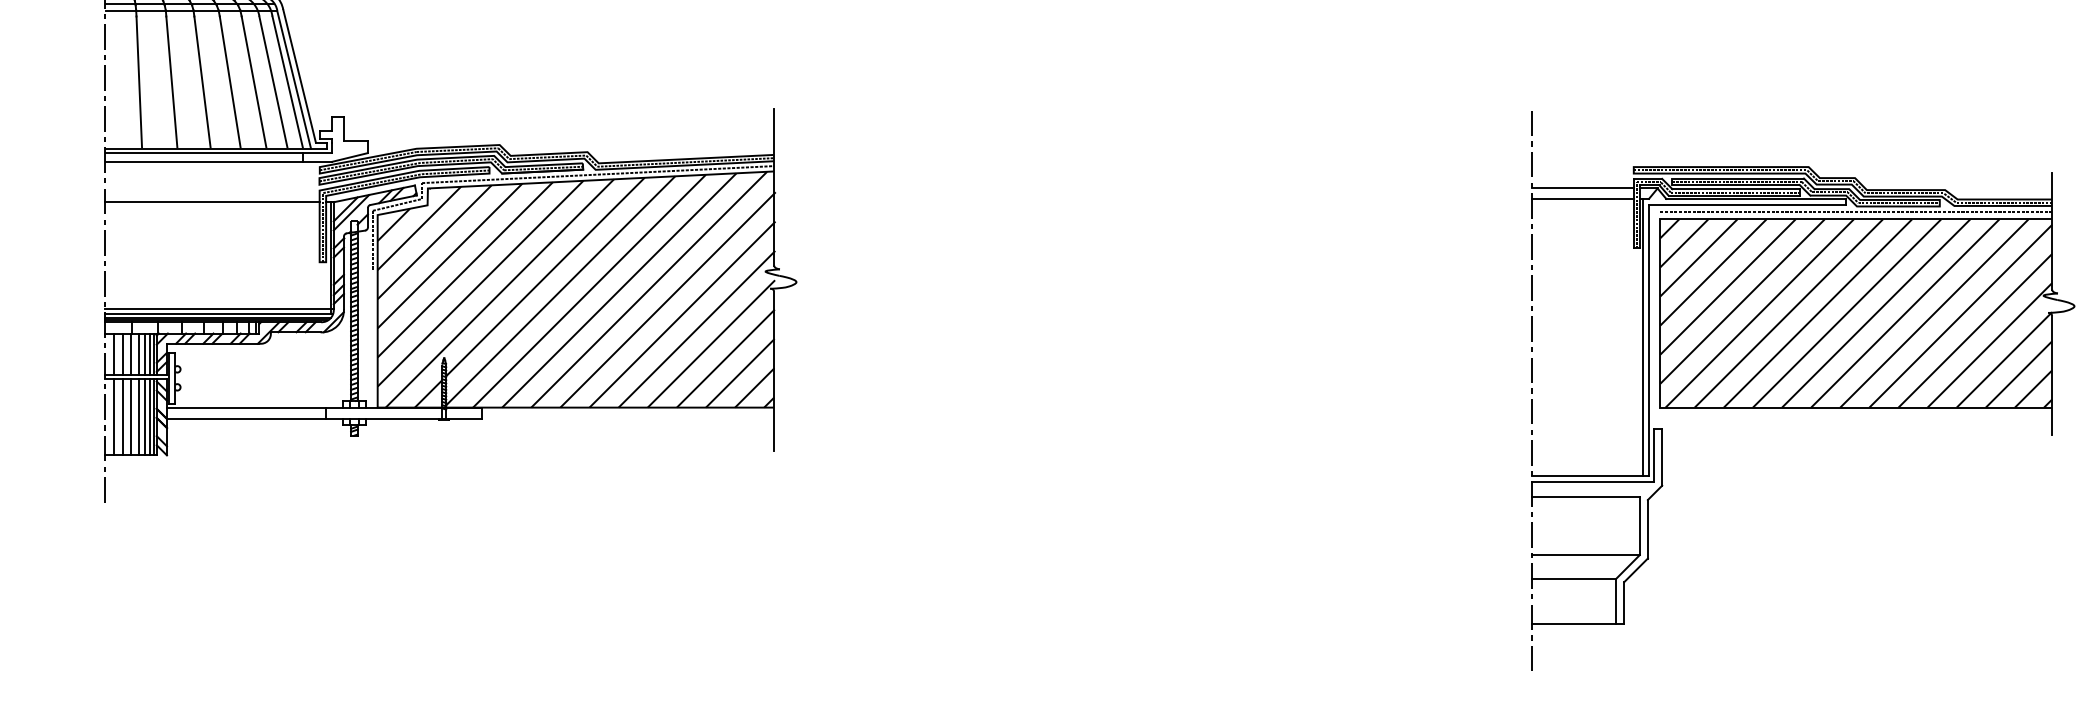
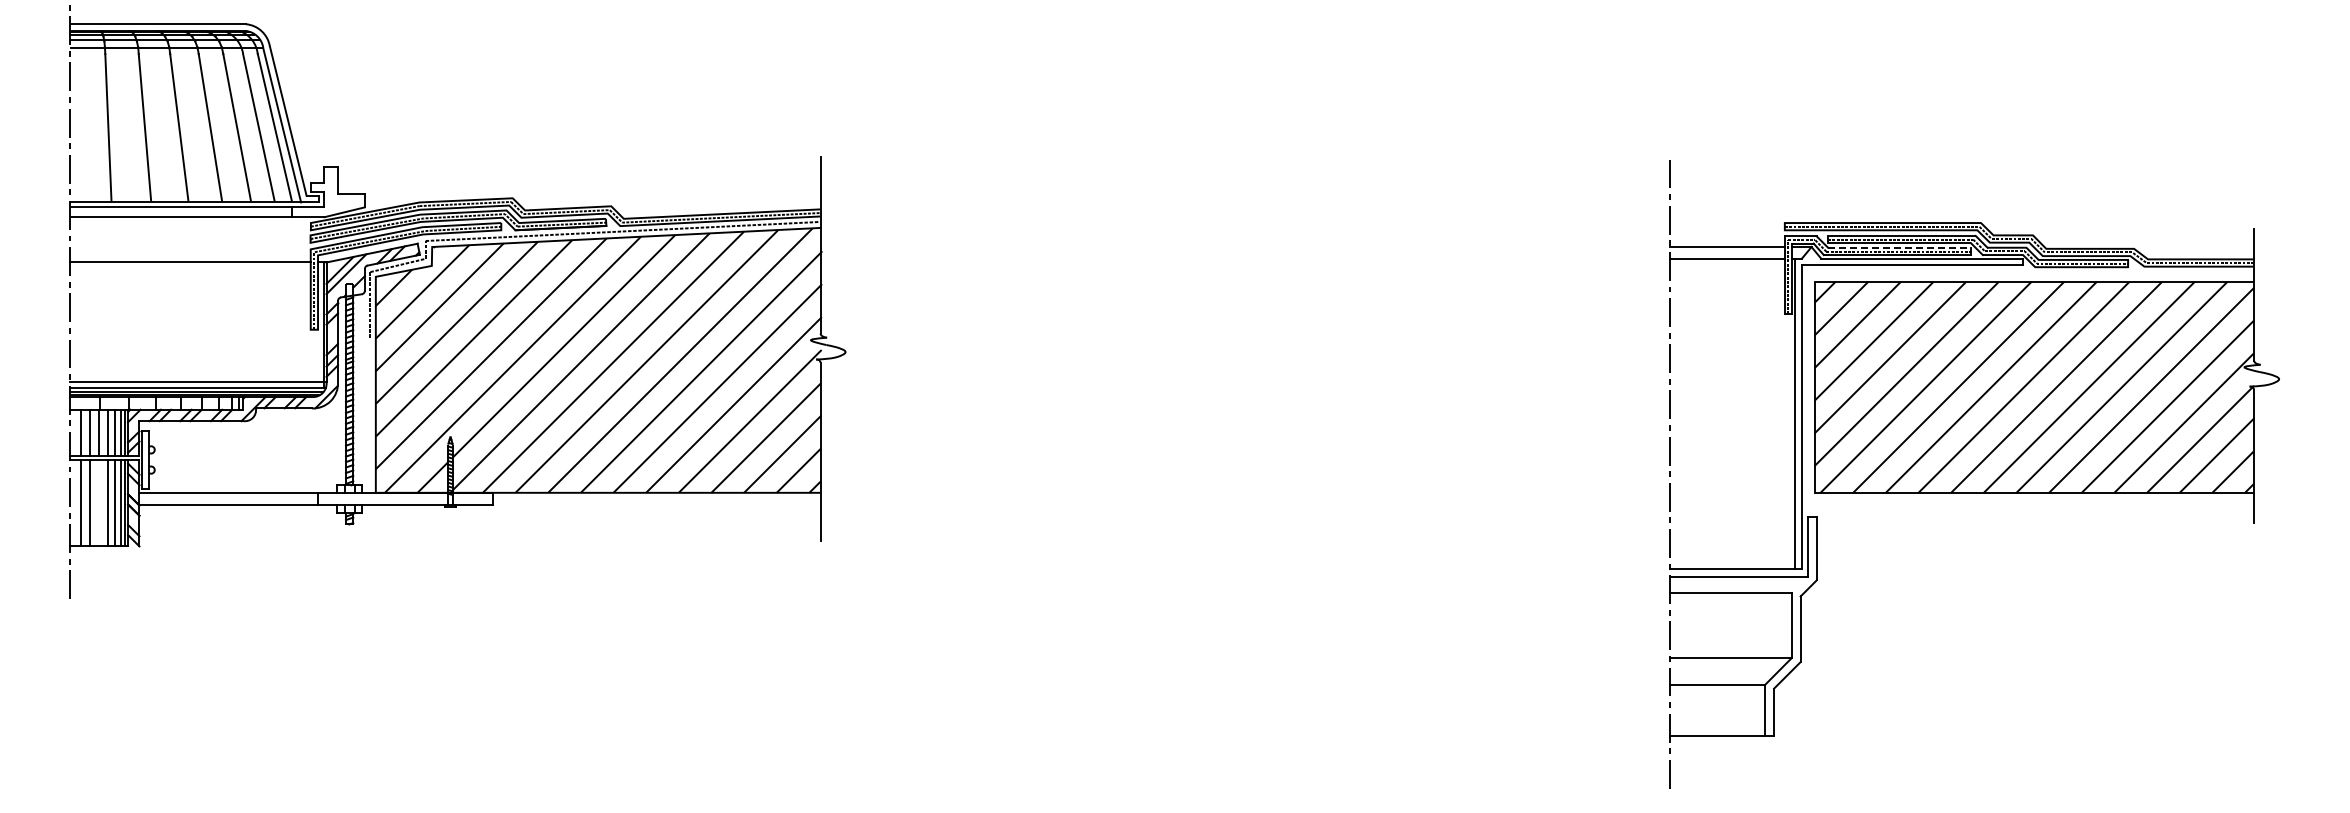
line: (1736, 188) -> (1899, 247), solid -> dashed
line: (1856, 212) -> (2034, 273), removed
line: (131, 416) -> (99, 502), removed

